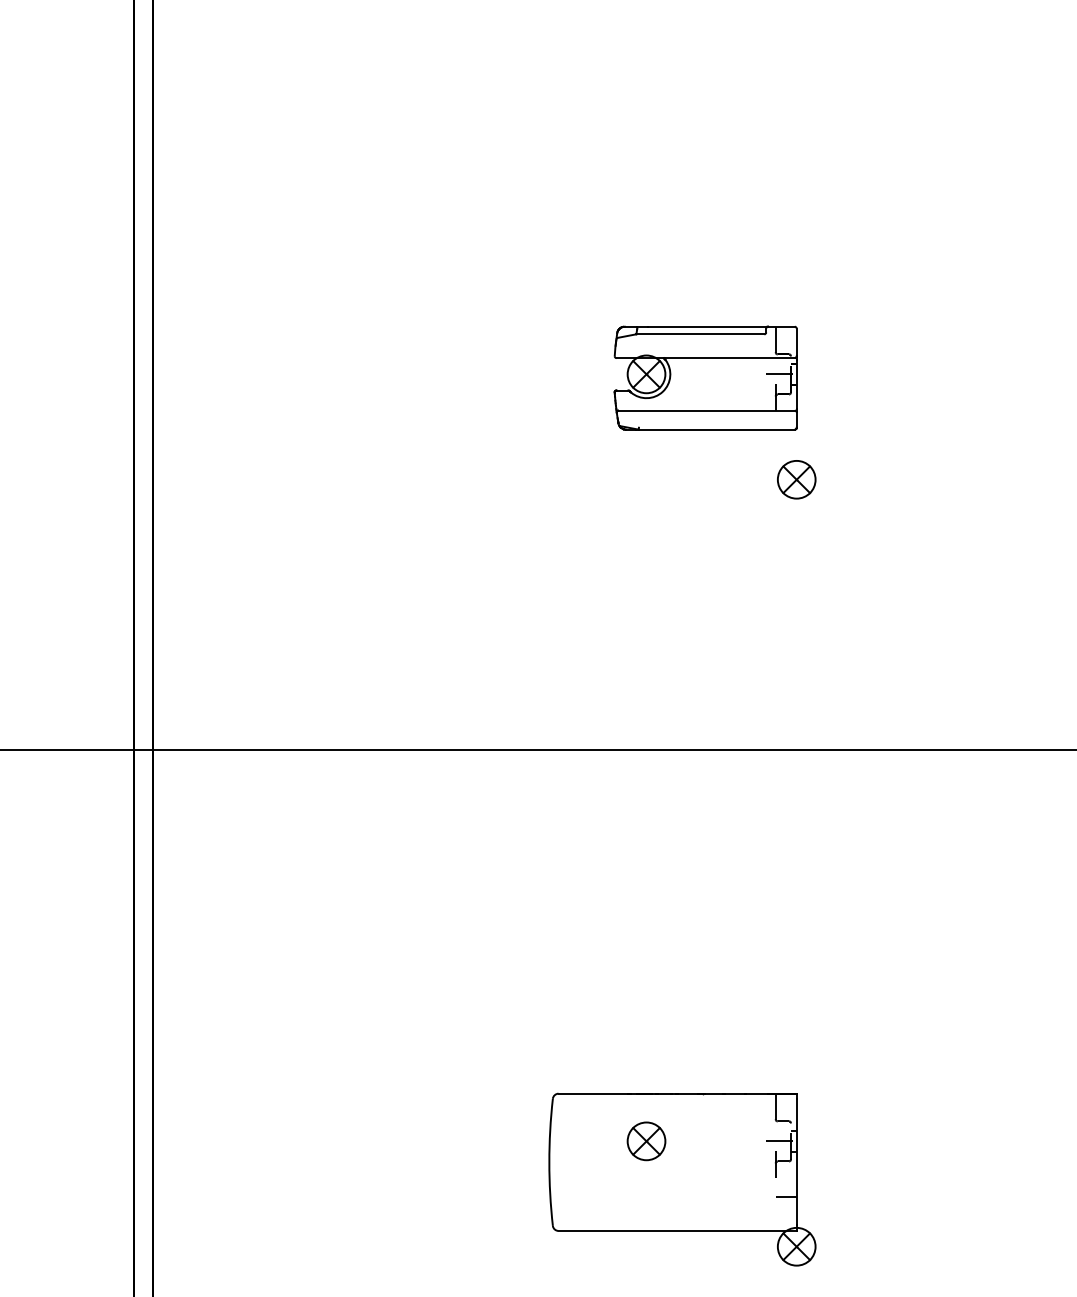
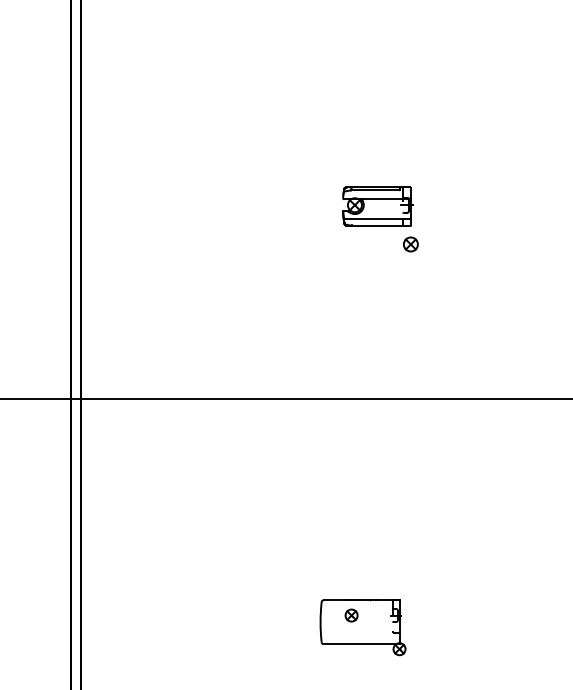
part: (715, 412) -> (380, 219), size x0.7
part: (681, 1179) -> (362, 627), size x0.6

